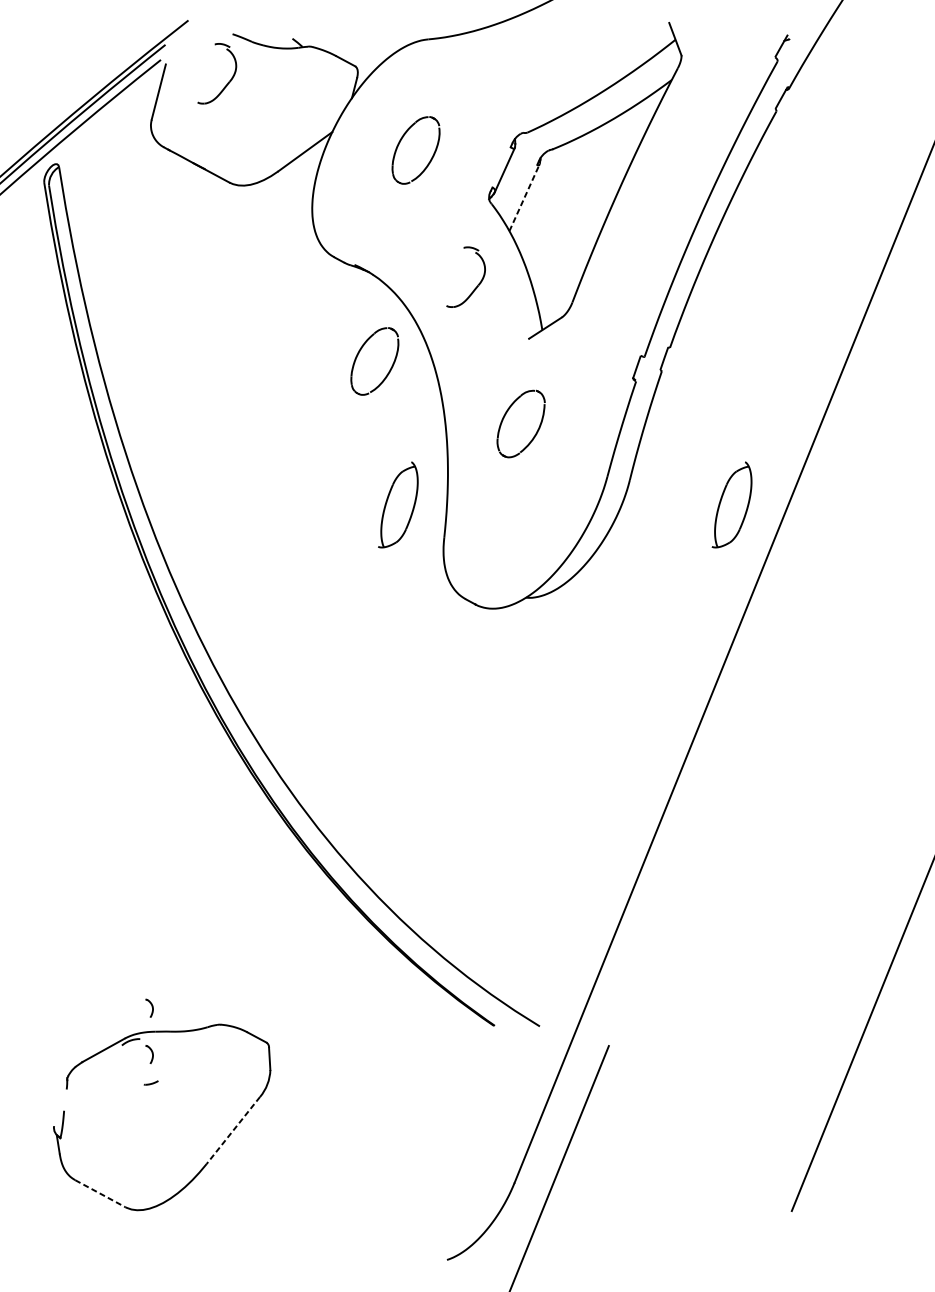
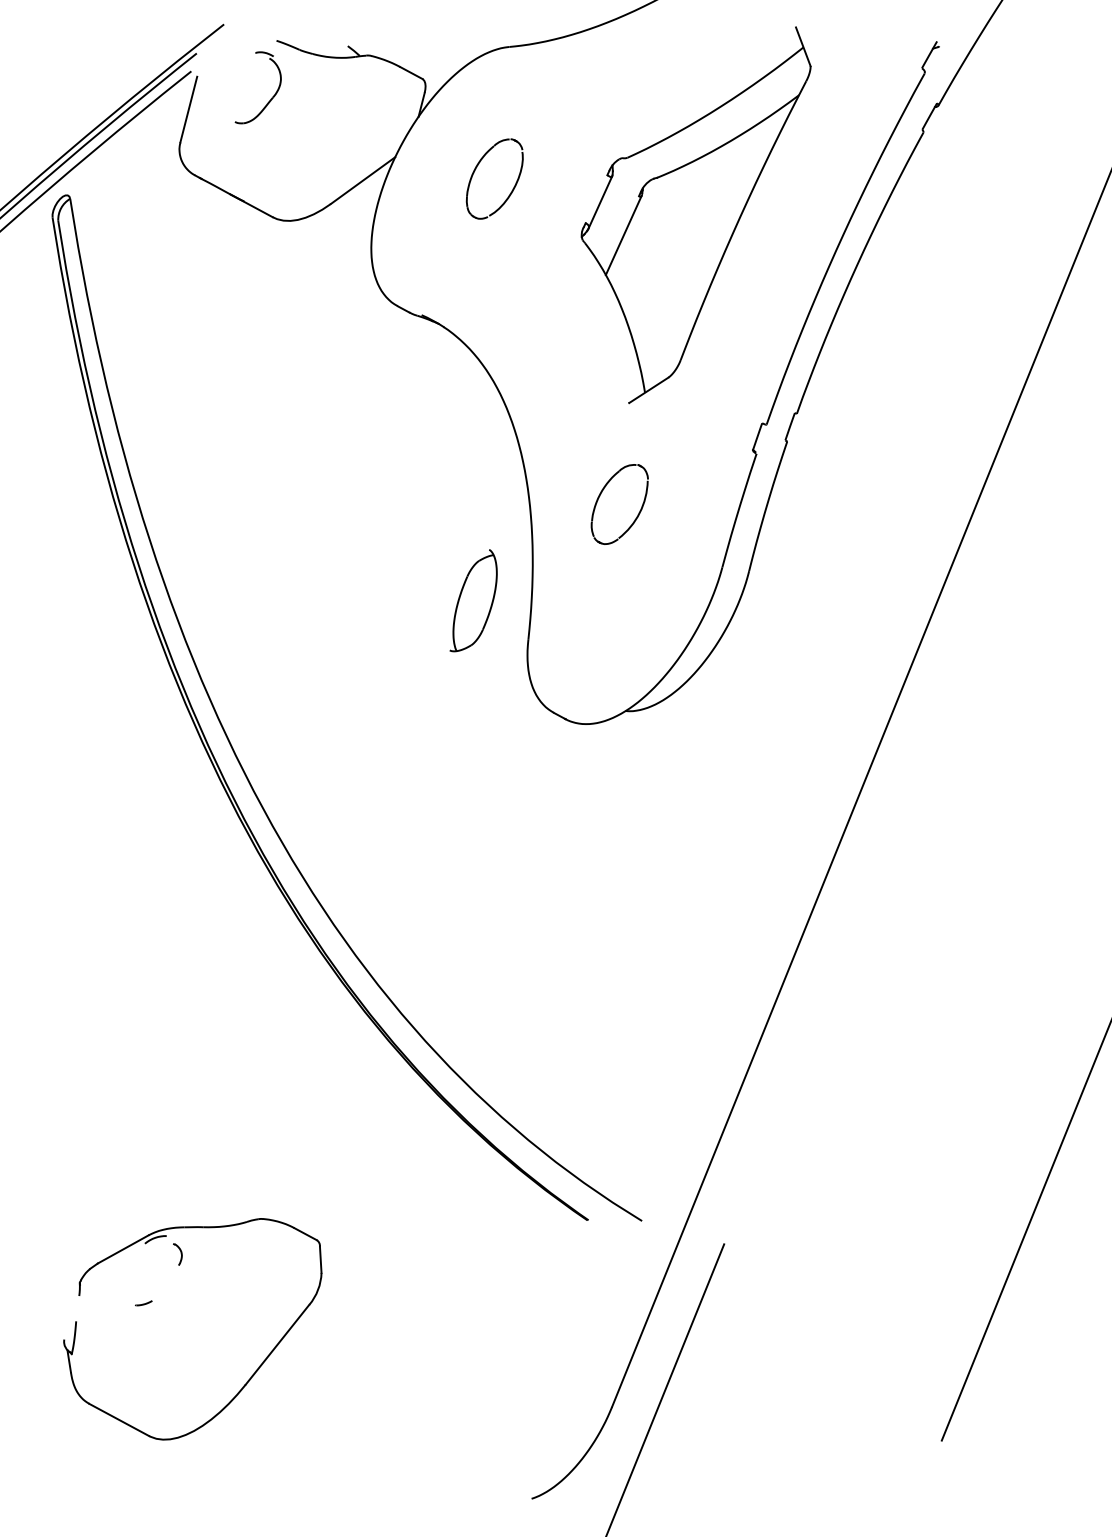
line: (524, 197) -> (623, 235), dashed -> solid
part: (477, 285) -> (567, 339), removed
part: (359, 353) -> (427, 420), removed
part: (731, 504) -> (870, 600), removed
part: (149, 1008) -> (177, 1199), removed
part: (150, 1083) -> (143, 1303), moved
line: (233, 1131) -> (277, 1345), dashed -> solid
line: (100, 1193) -> (119, 1419), dashed -> solid

